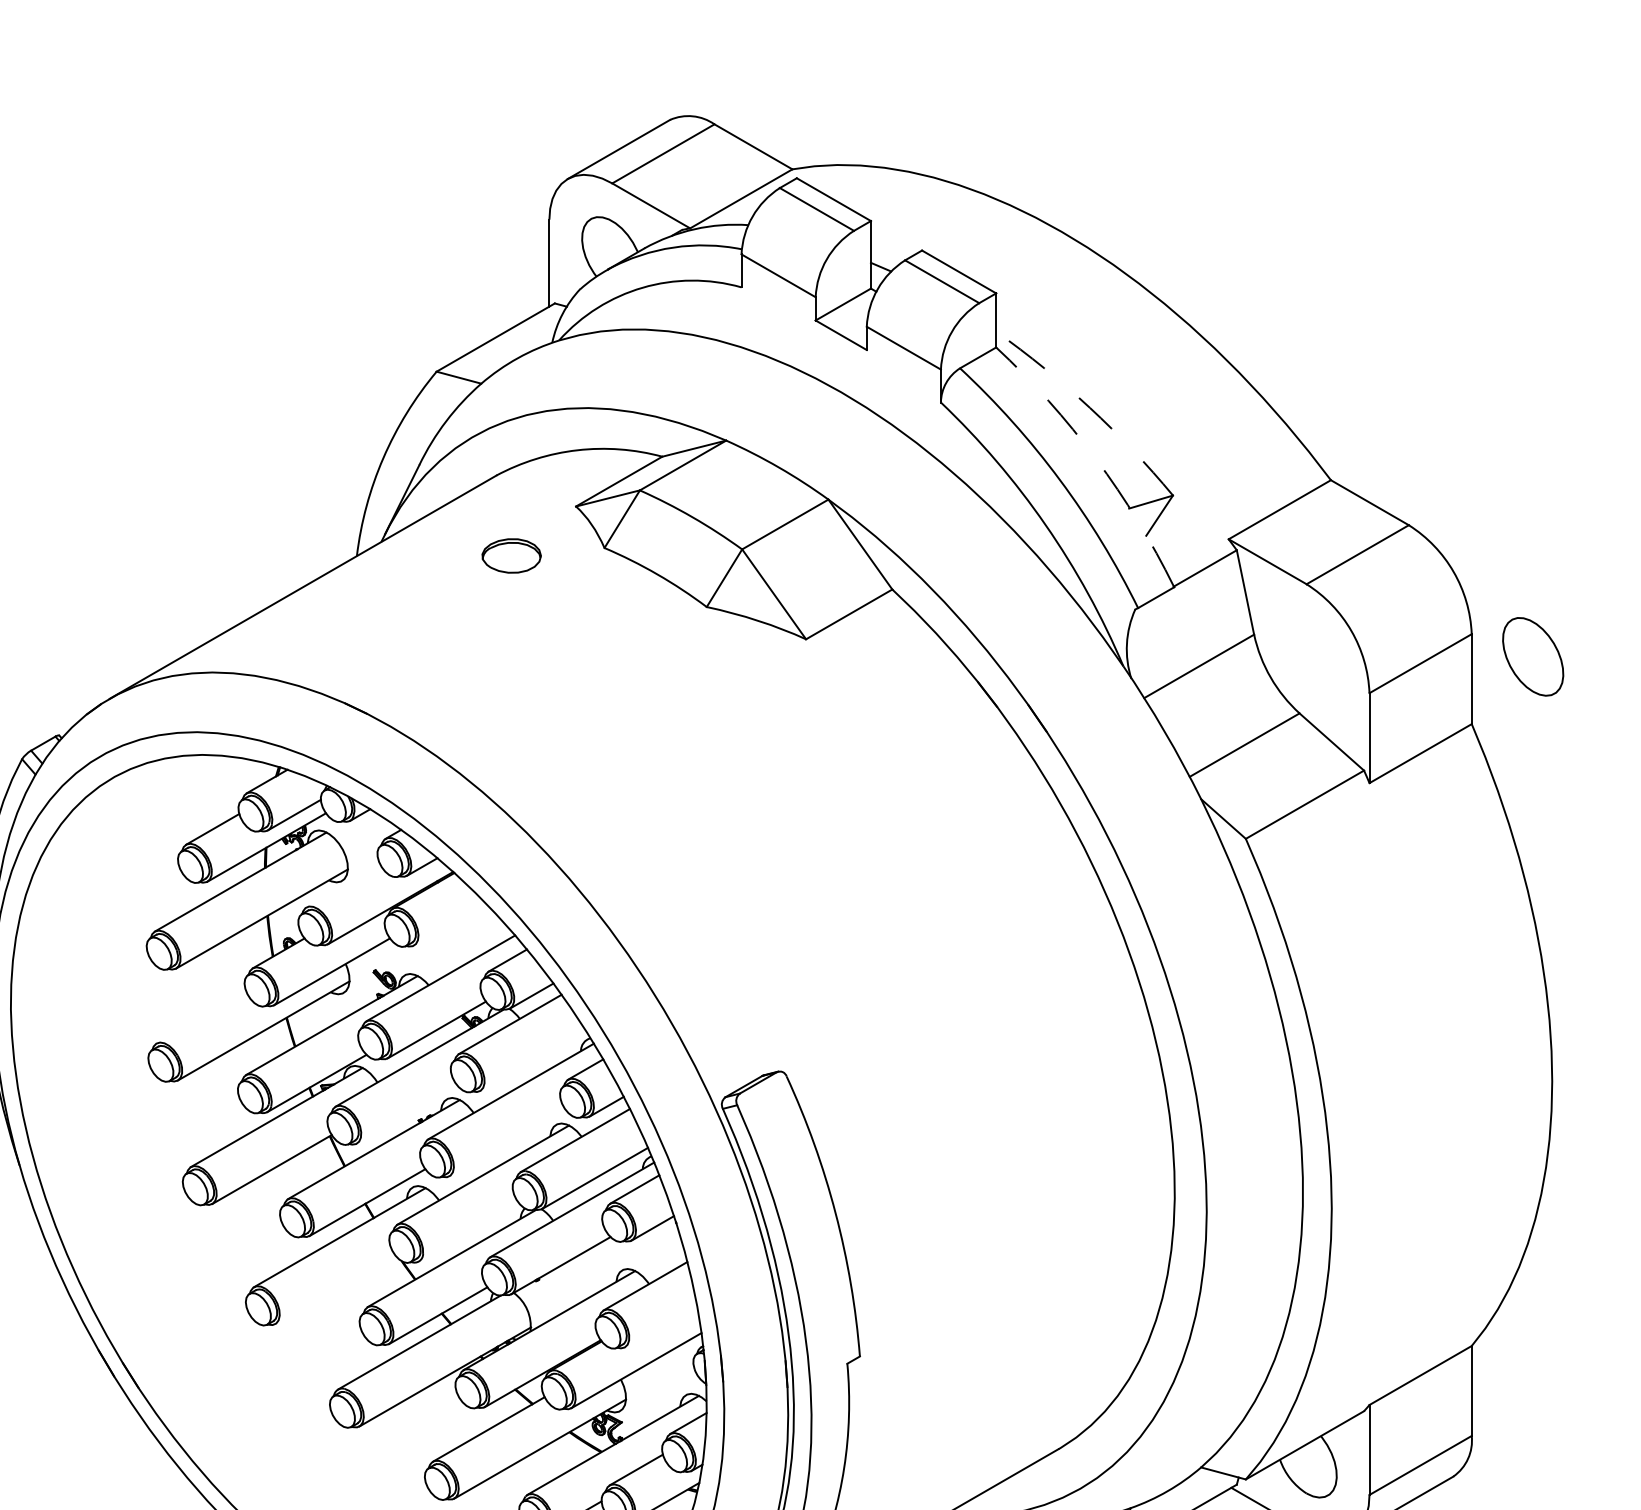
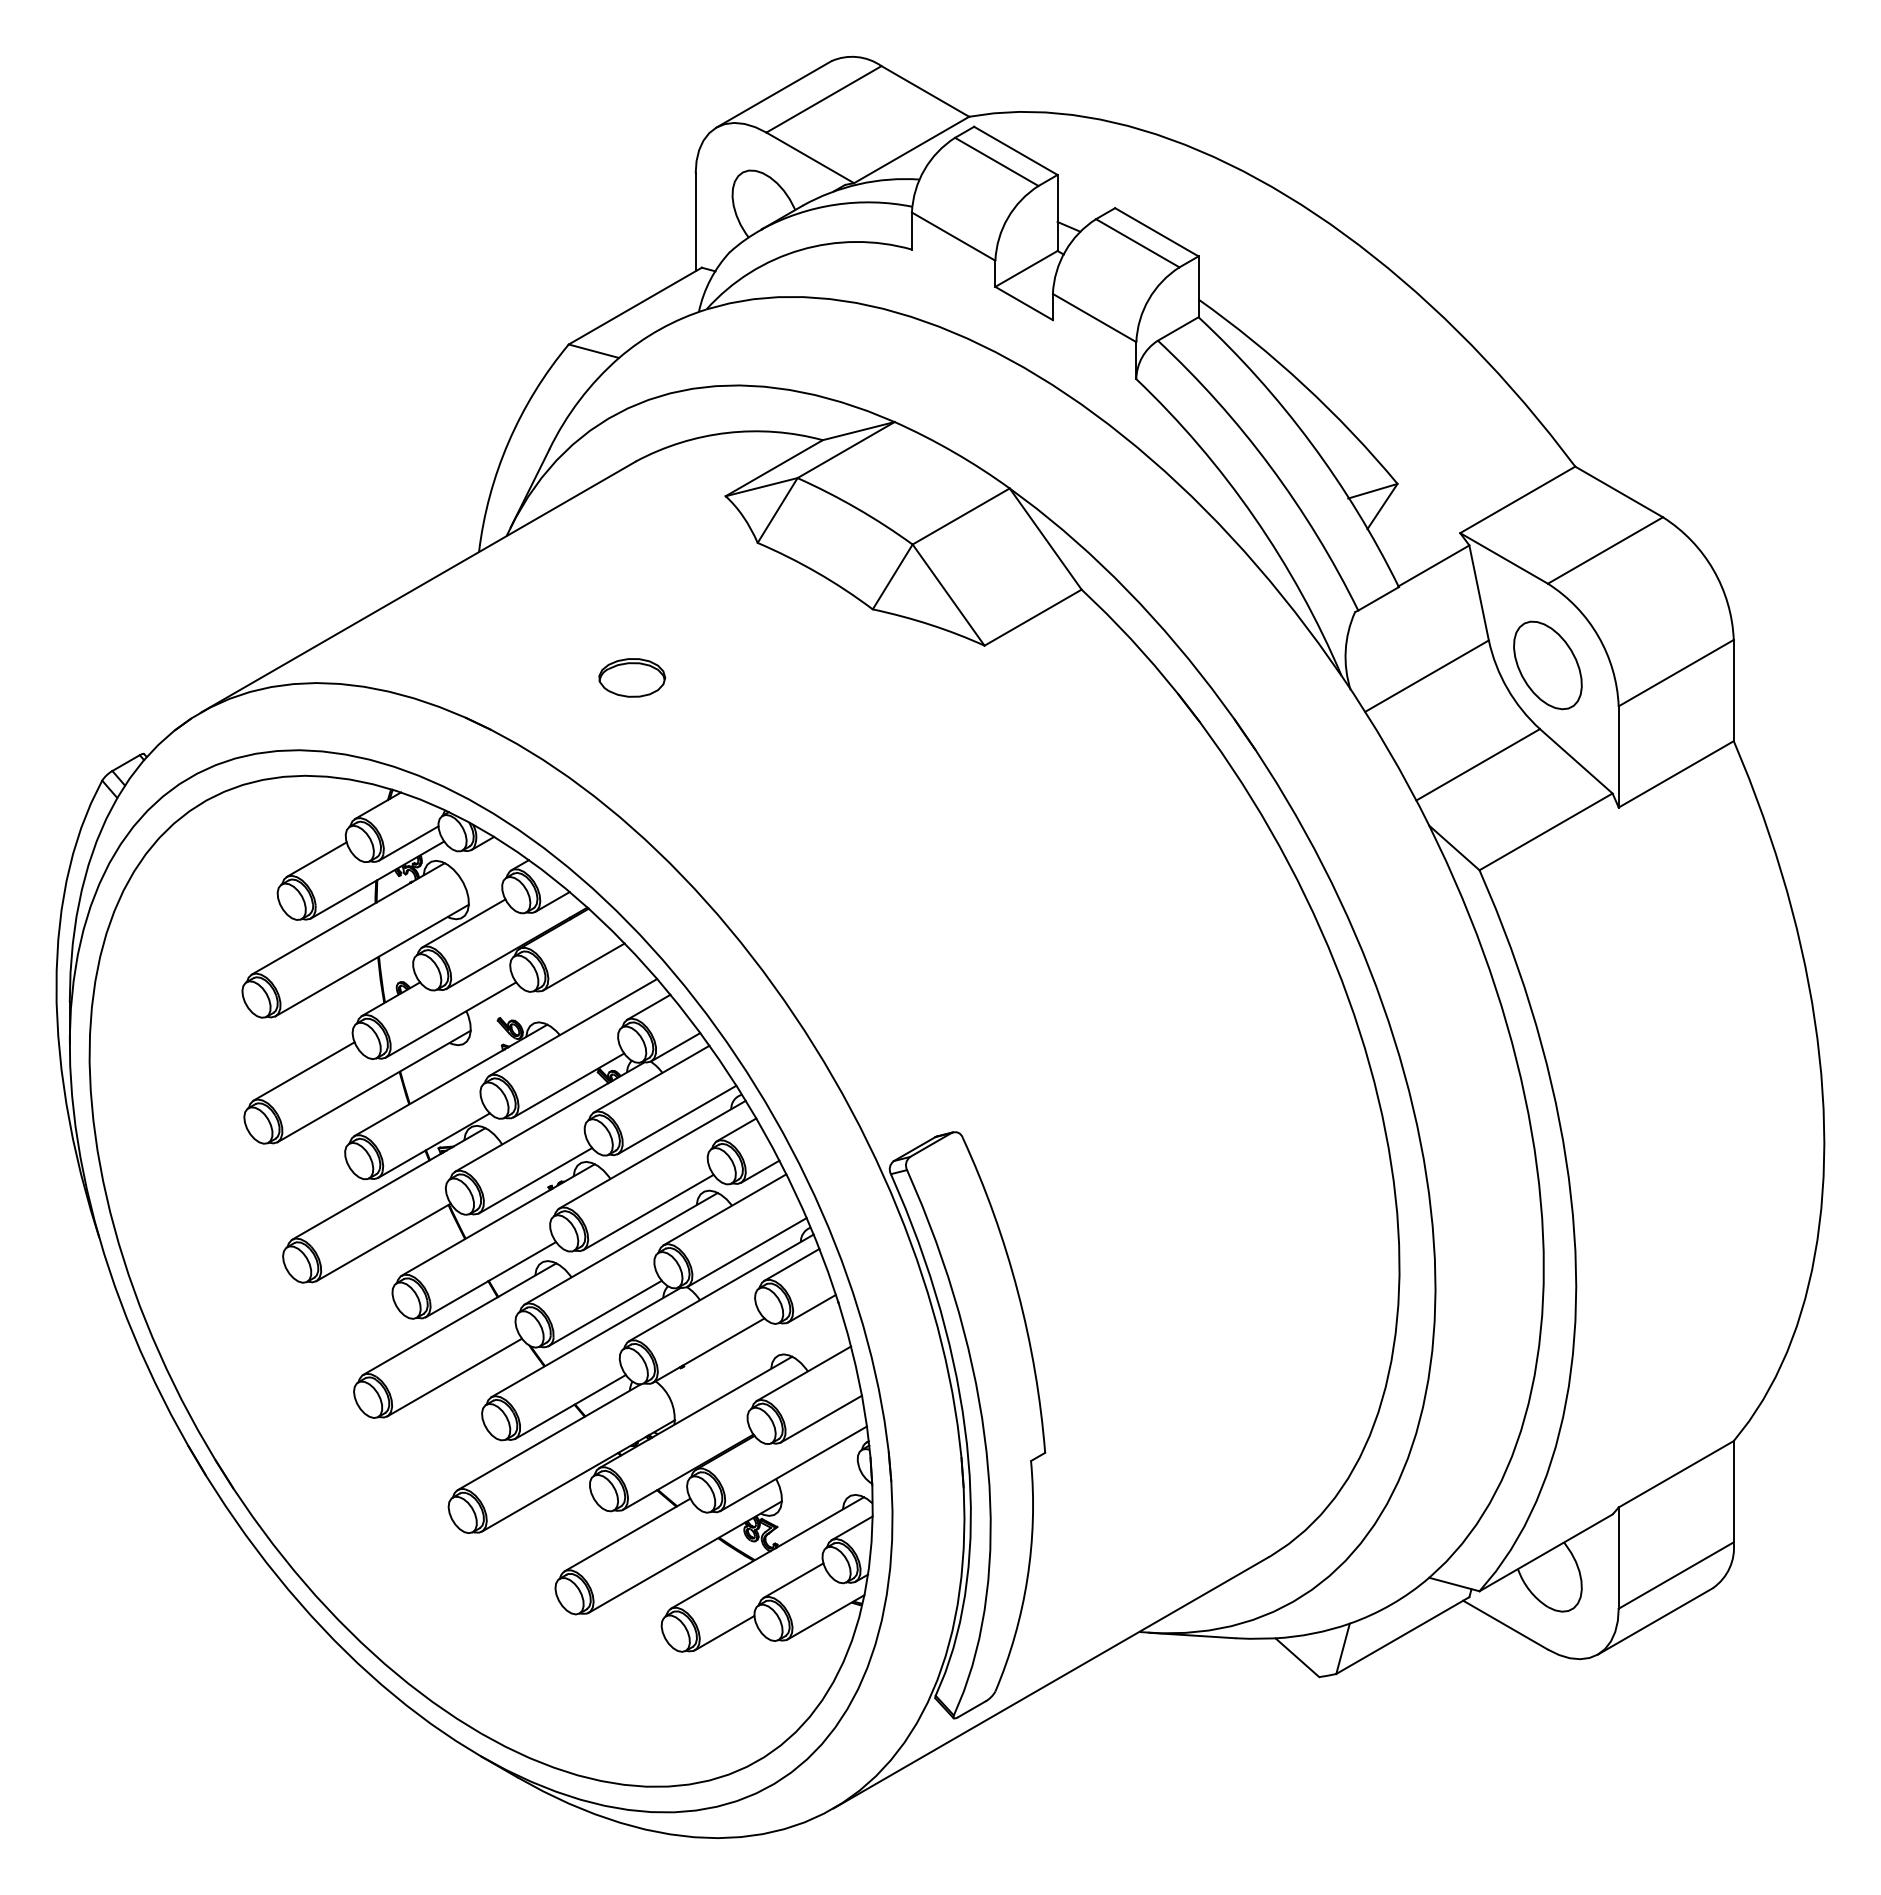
arc: (1090, 408) -> (1304, 385), dashed -> solid
arc: (1095, 458) -> (1310, 442), dashed -> solid
part: (511, 555) -> (632, 677), moved
part: (1532, 656) -> (1547, 665), moved
line: (343, 886) -> (463, 923), added
line: (449, 924) -> (583, 966), added
line: (200, 1017) -> (303, 1071), added
line: (532, 1060) -> (676, 1119), added
line: (407, 1114) -> (535, 1180), added
line: (507, 1142) -> (648, 1212), added
line: (468, 1232) -> (604, 1313), added
line: (335, 1289) -> (454, 1377), added
line: (660, 1325) -> (820, 1418), added

